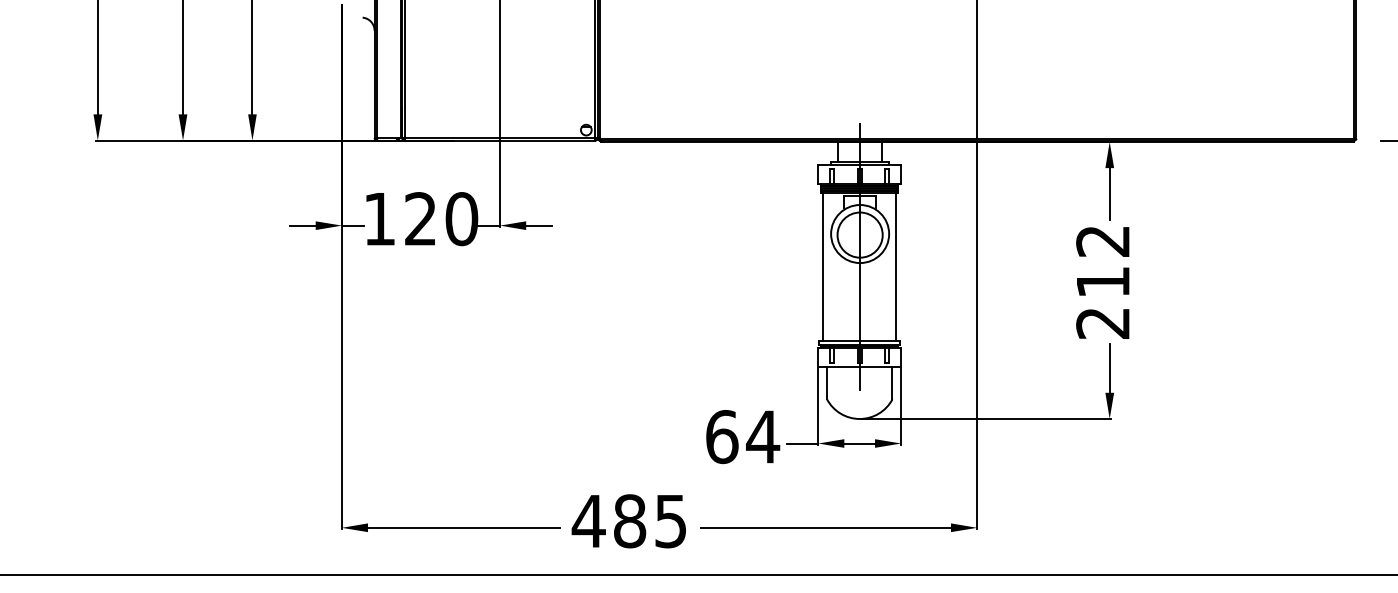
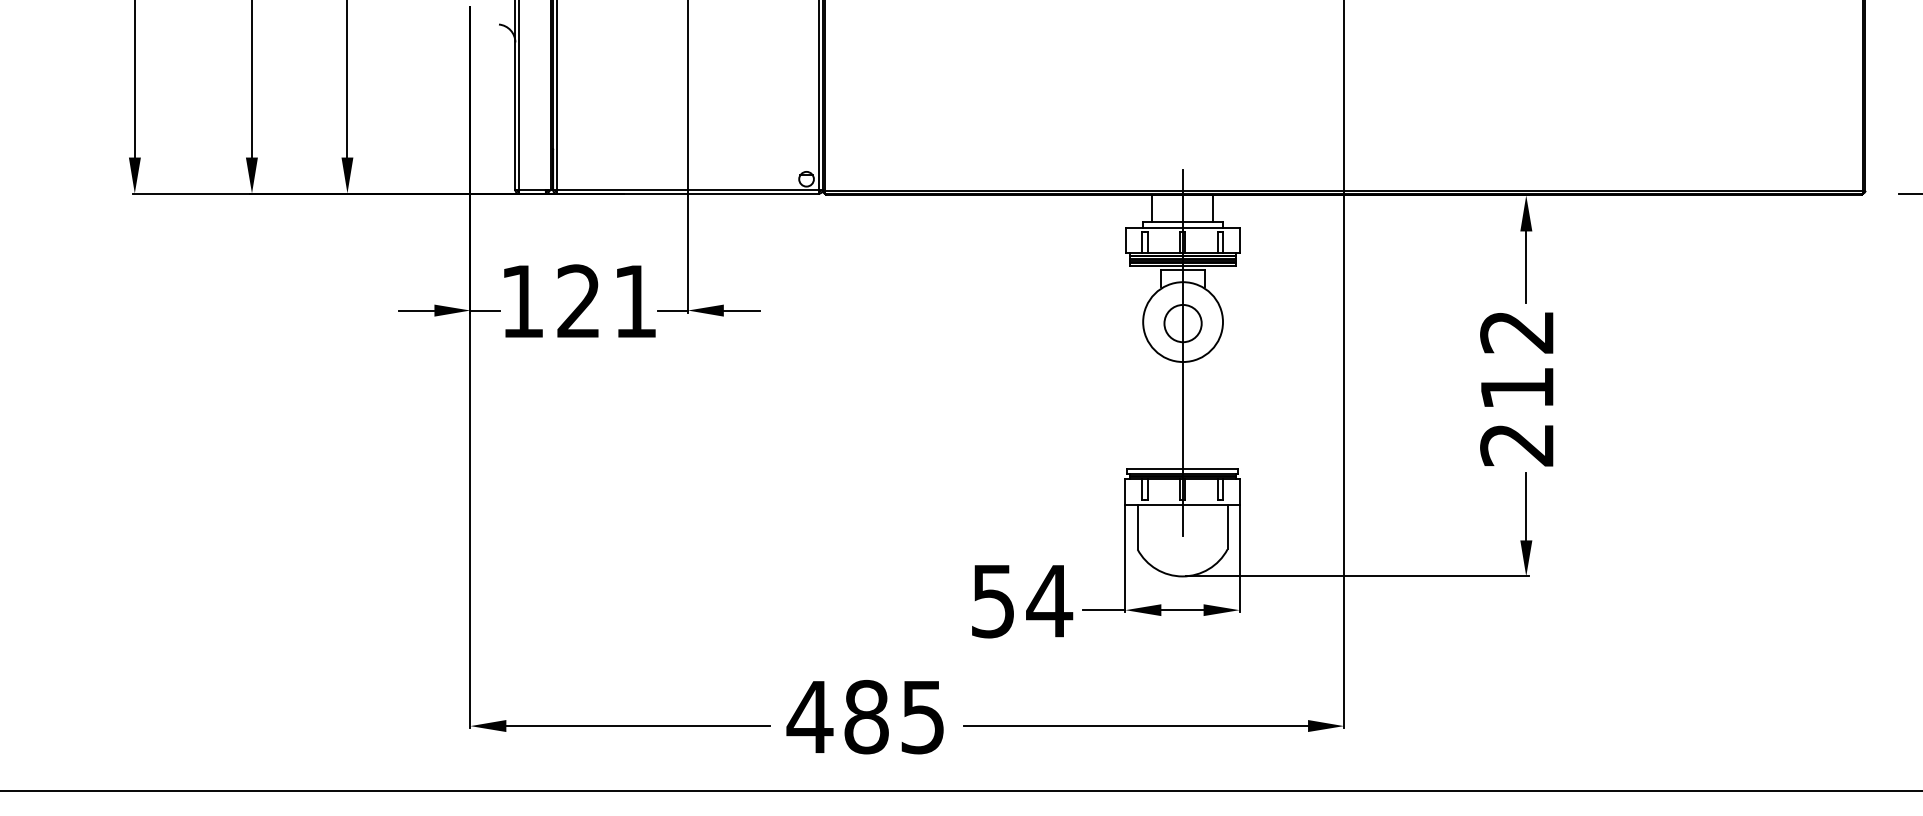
text: (461, 219) -> (635, 301), 120 -> 121
circle: (860, 235) -> (1183, 323), size x0.6
line: (823, 266) -> (1132, 366), removed
line: (896, 266) -> (1232, 366), removed
text: (722, 437) -> (993, 601), 64 -> 54

